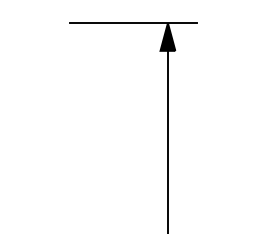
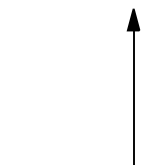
line: (133, 23) -> (106, 9), removed

